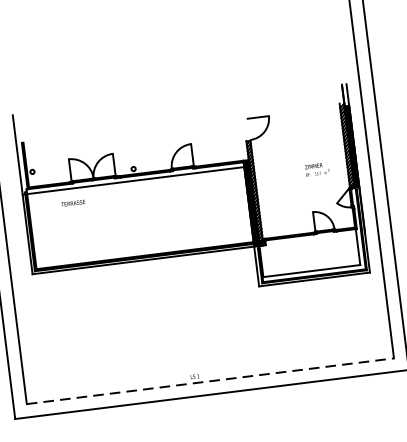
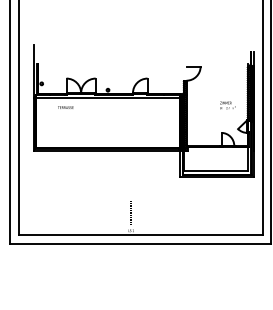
line: (192, 350) -> (131, 213), added
line: (209, 380) -> (140, 234), dashed -> solid

